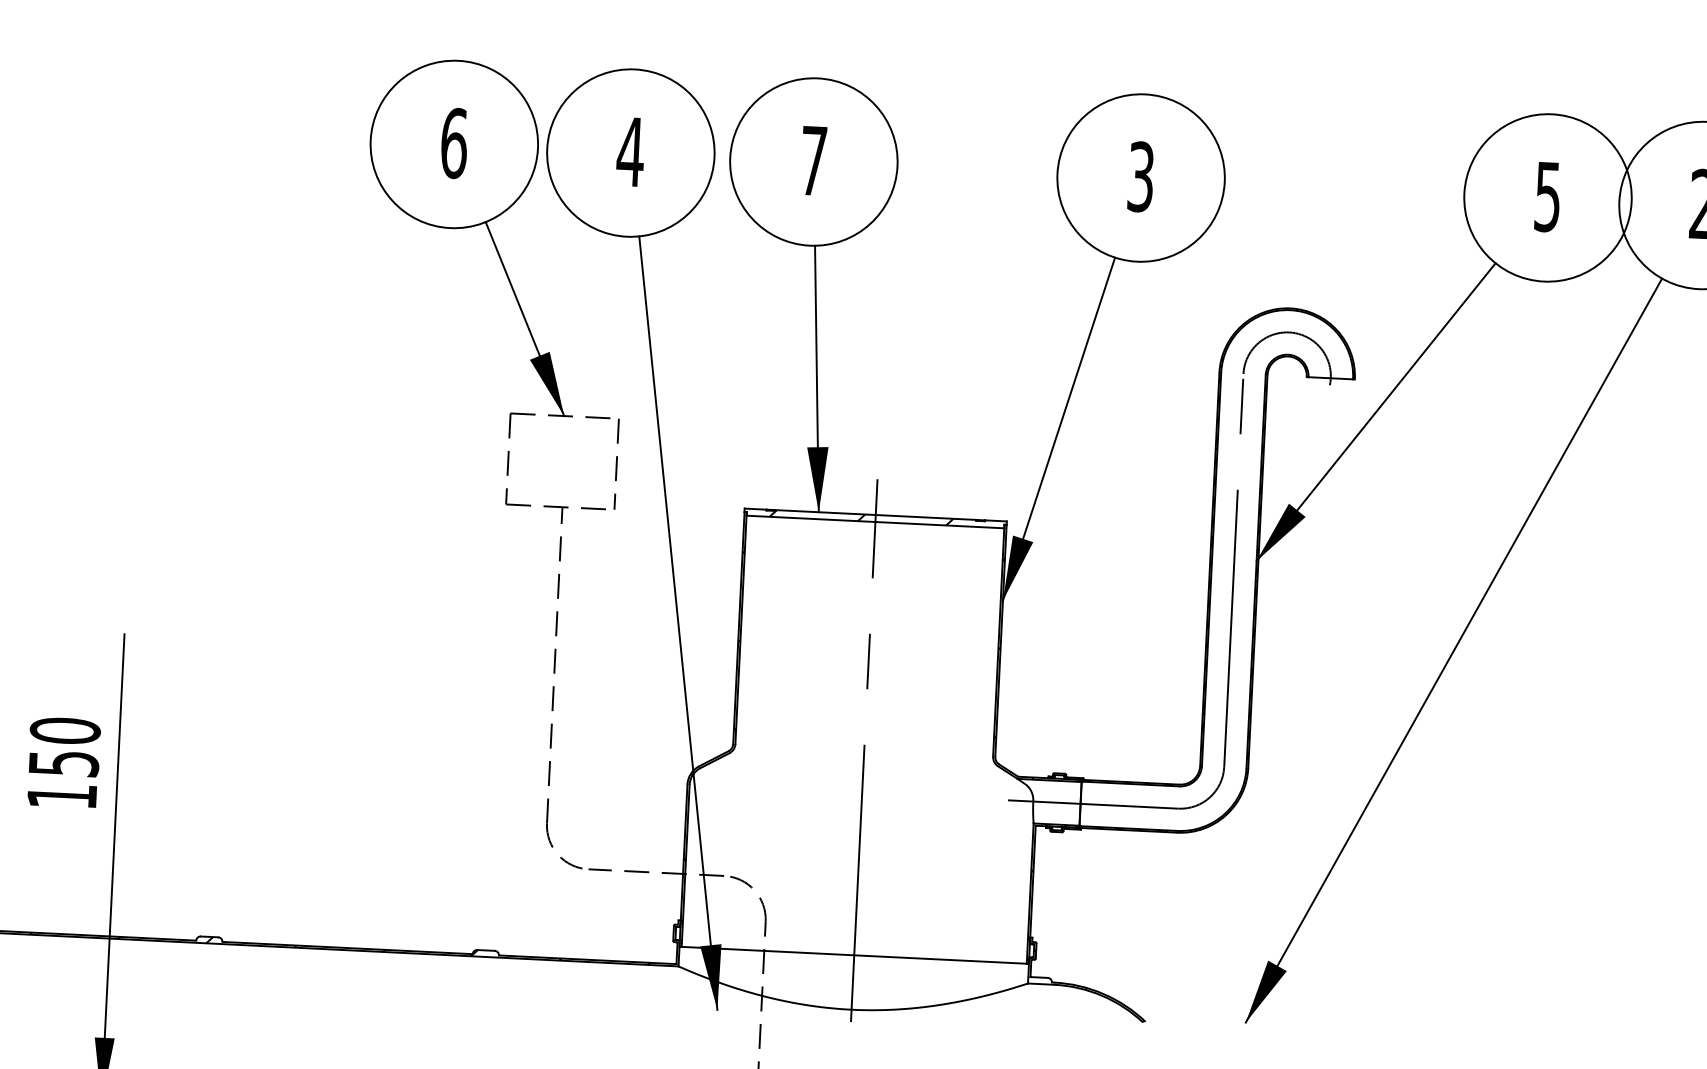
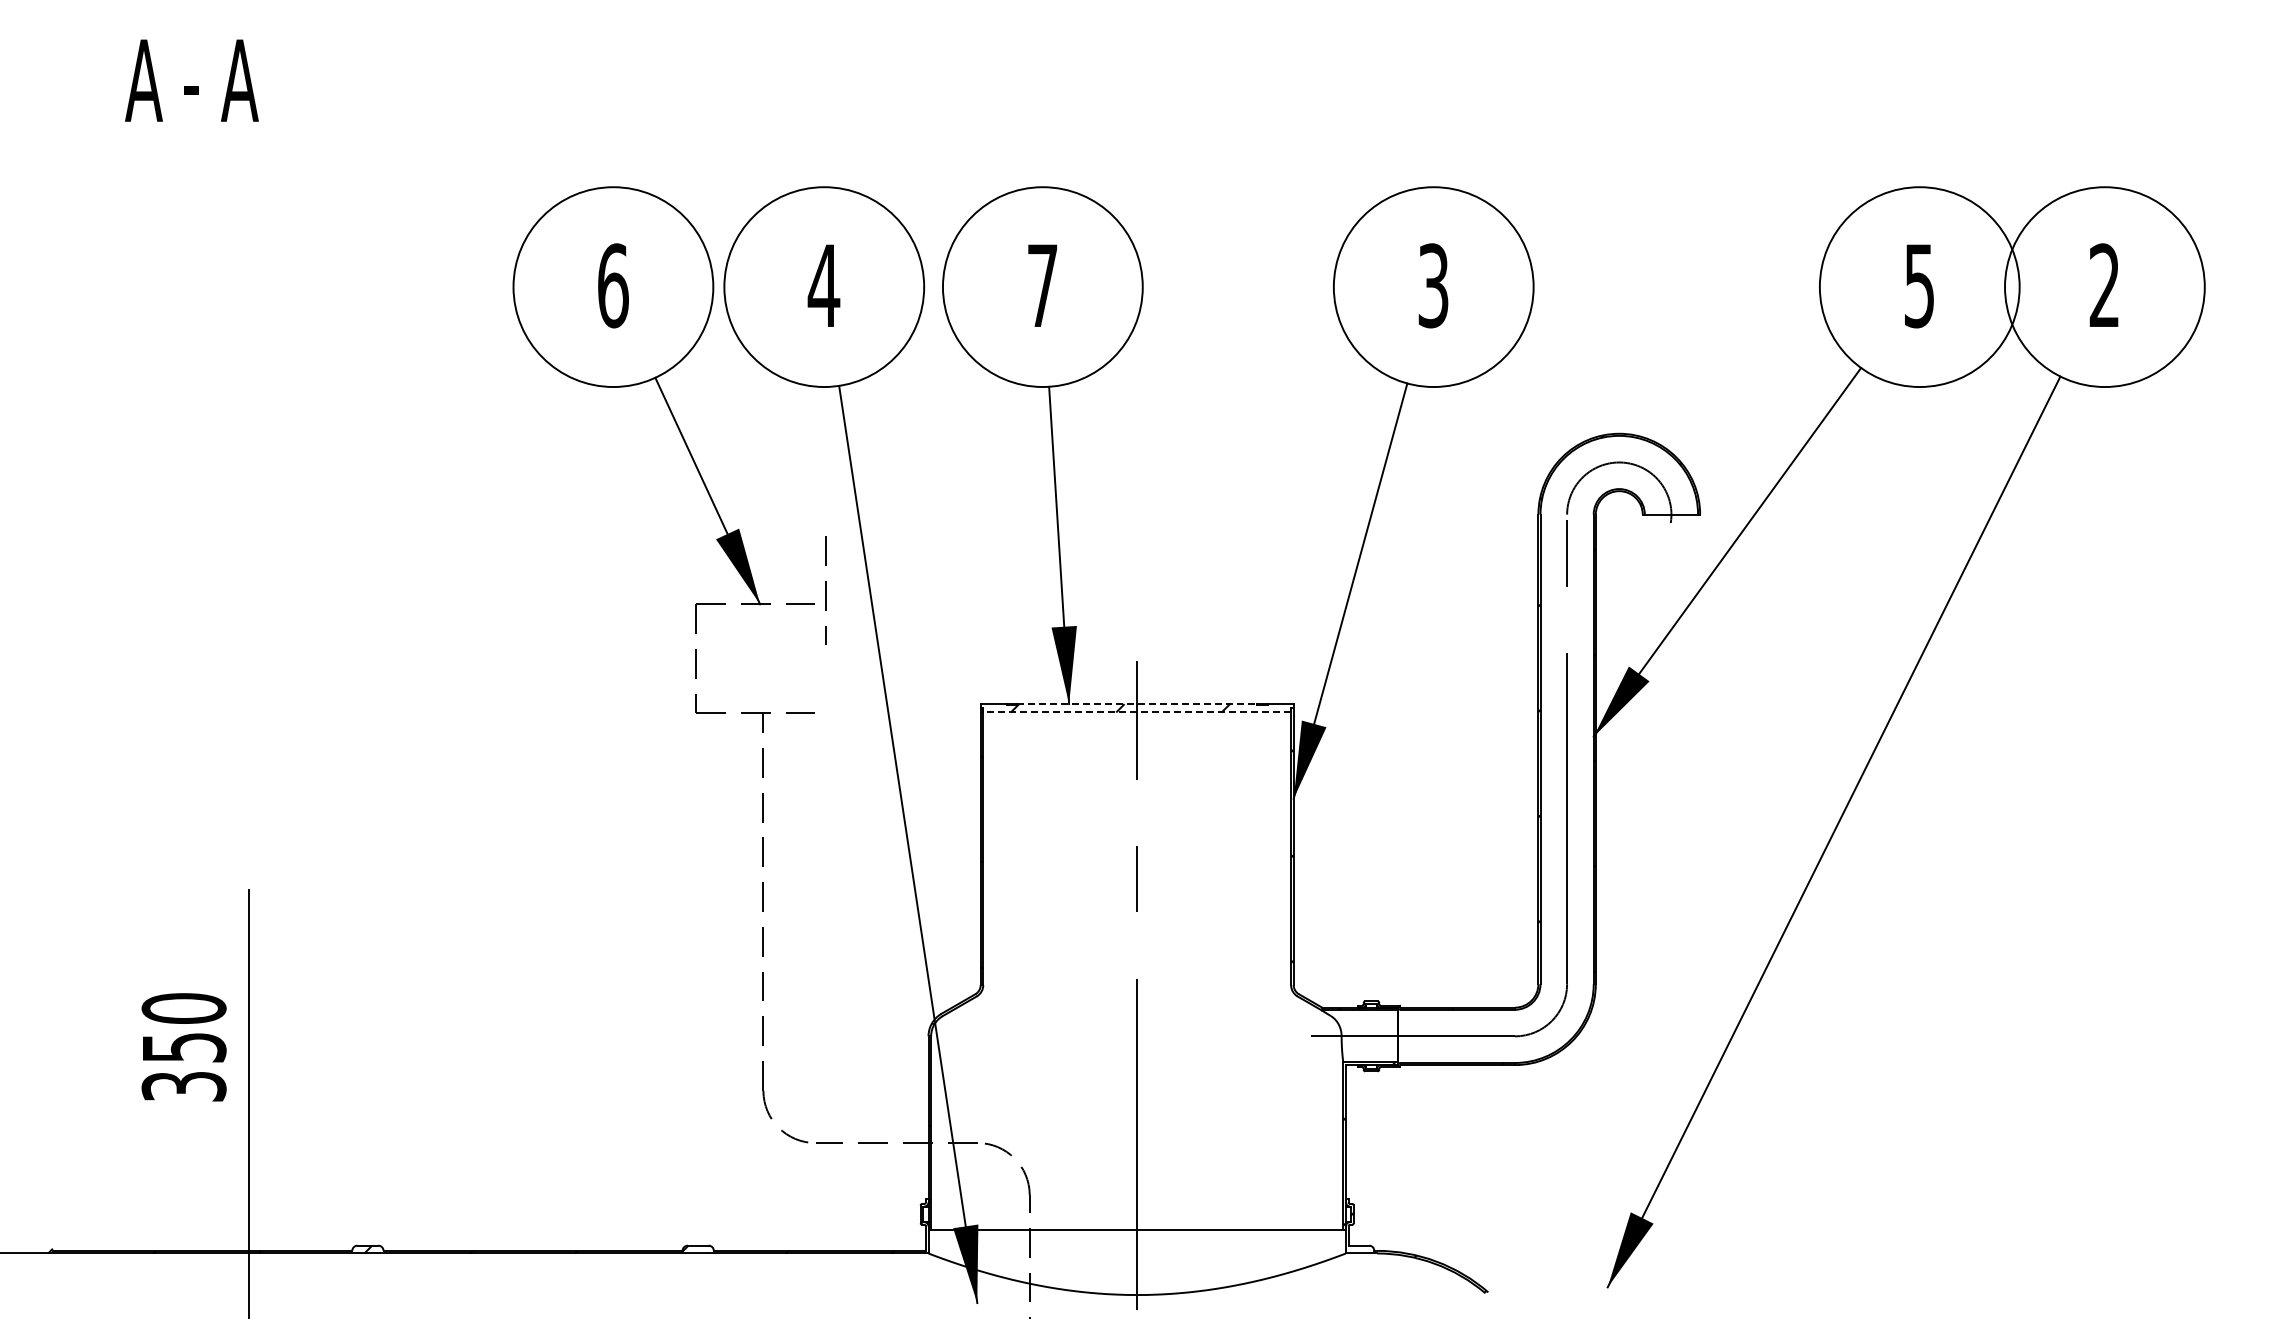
line: (616, 464) -> (825, 590), moved
line: (876, 515) -> (1137, 704), solid -> dashed
line: (875, 522) -> (1137, 712), solid -> dashed
text: (61, 796) -> (183, 1086), 150 -> 350

